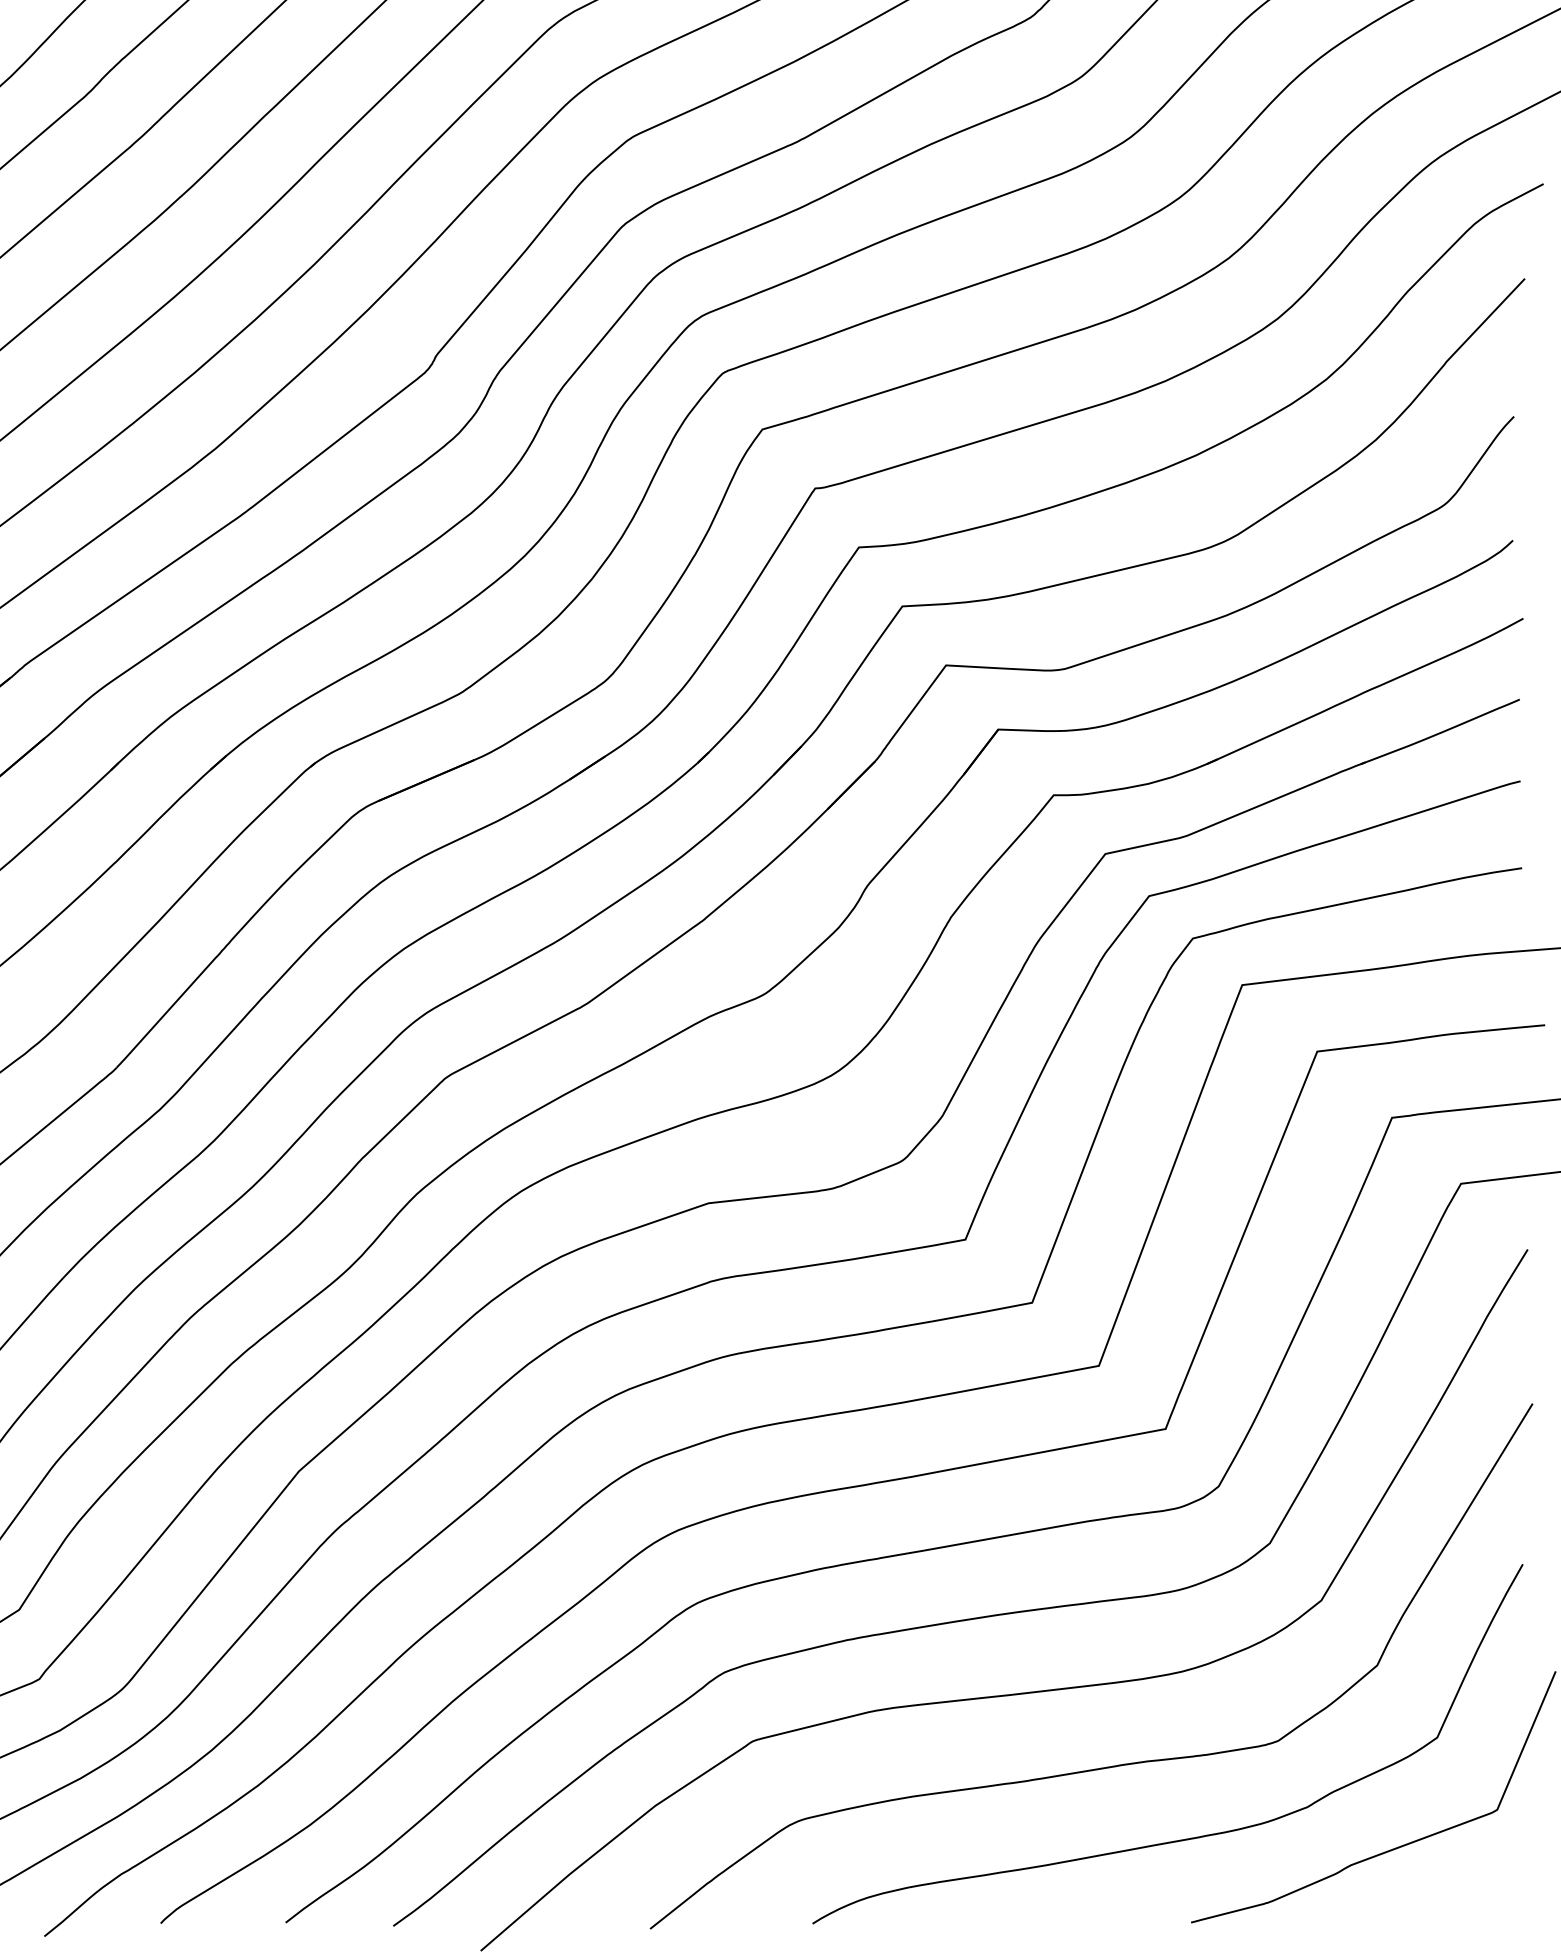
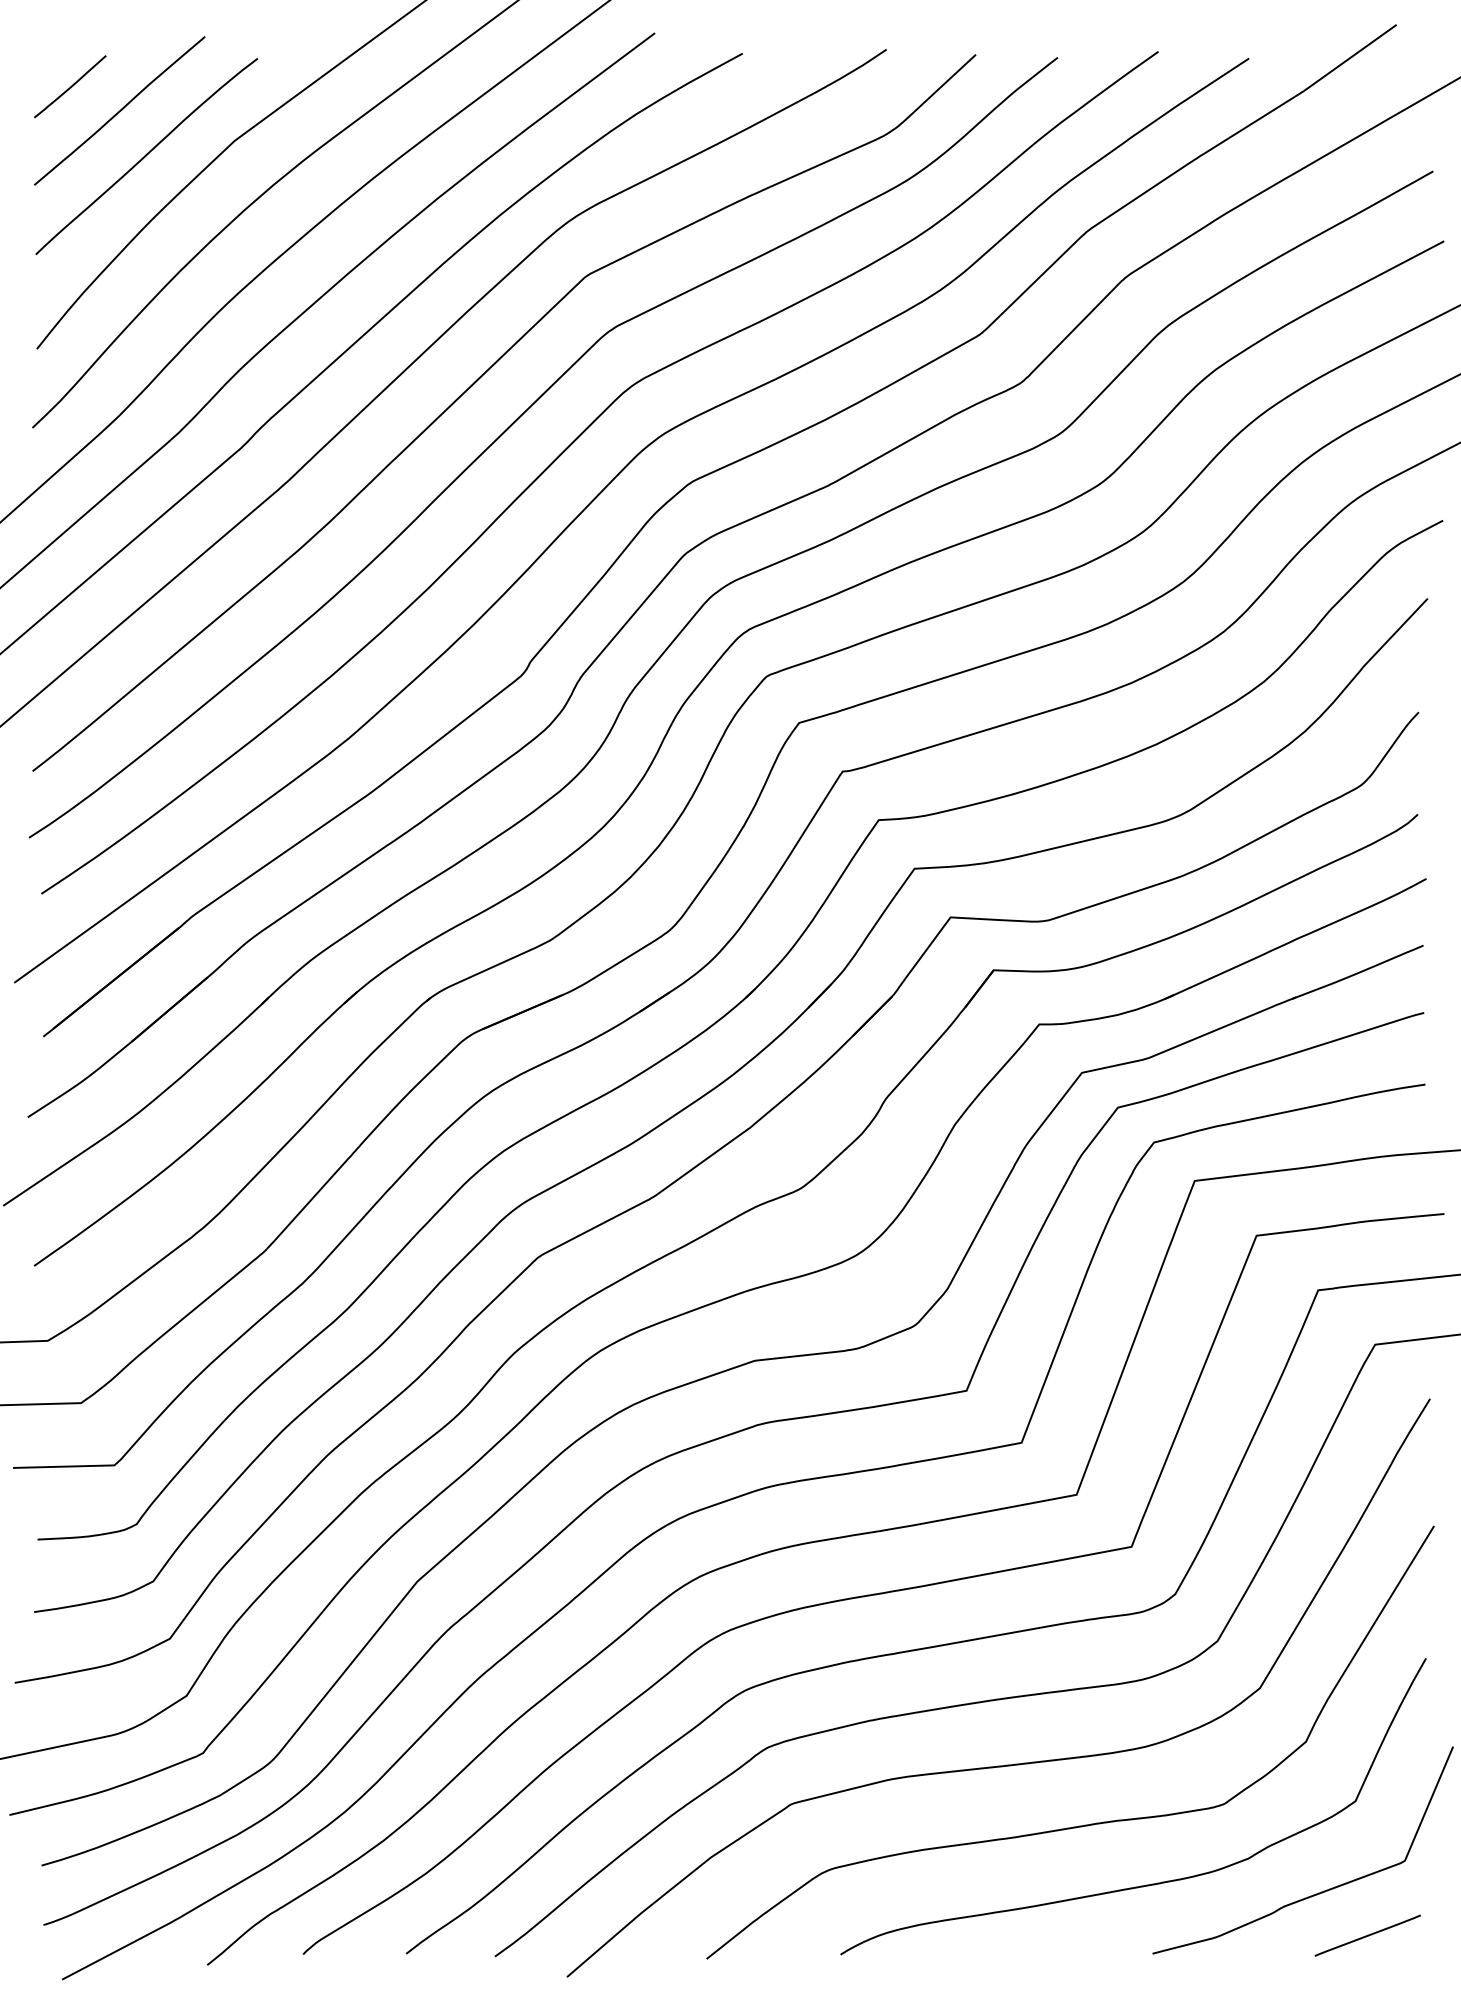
line: (1451, 1900) -> (1367, 1935), added

